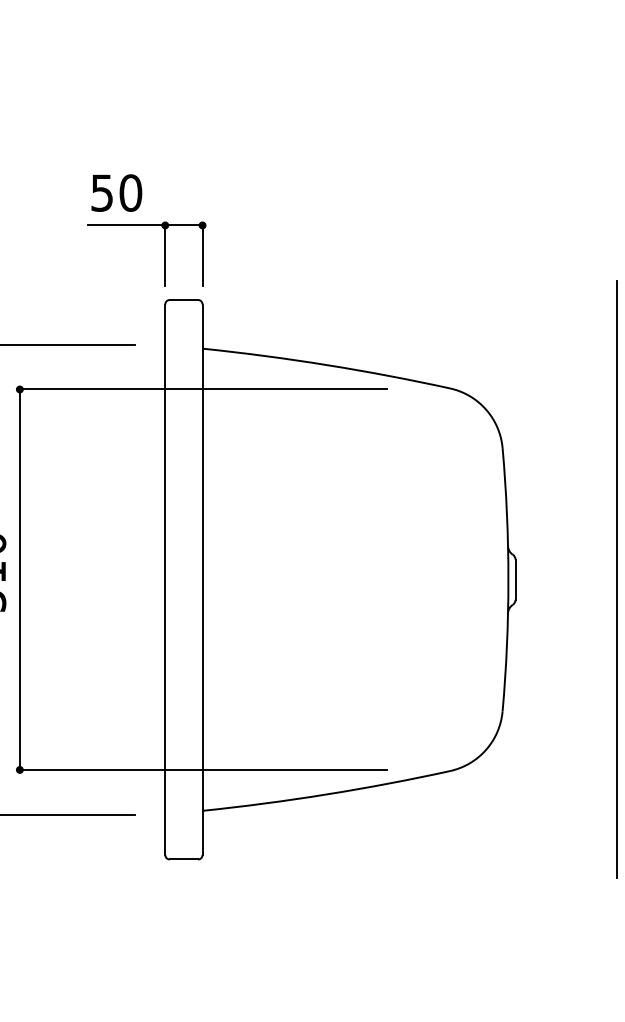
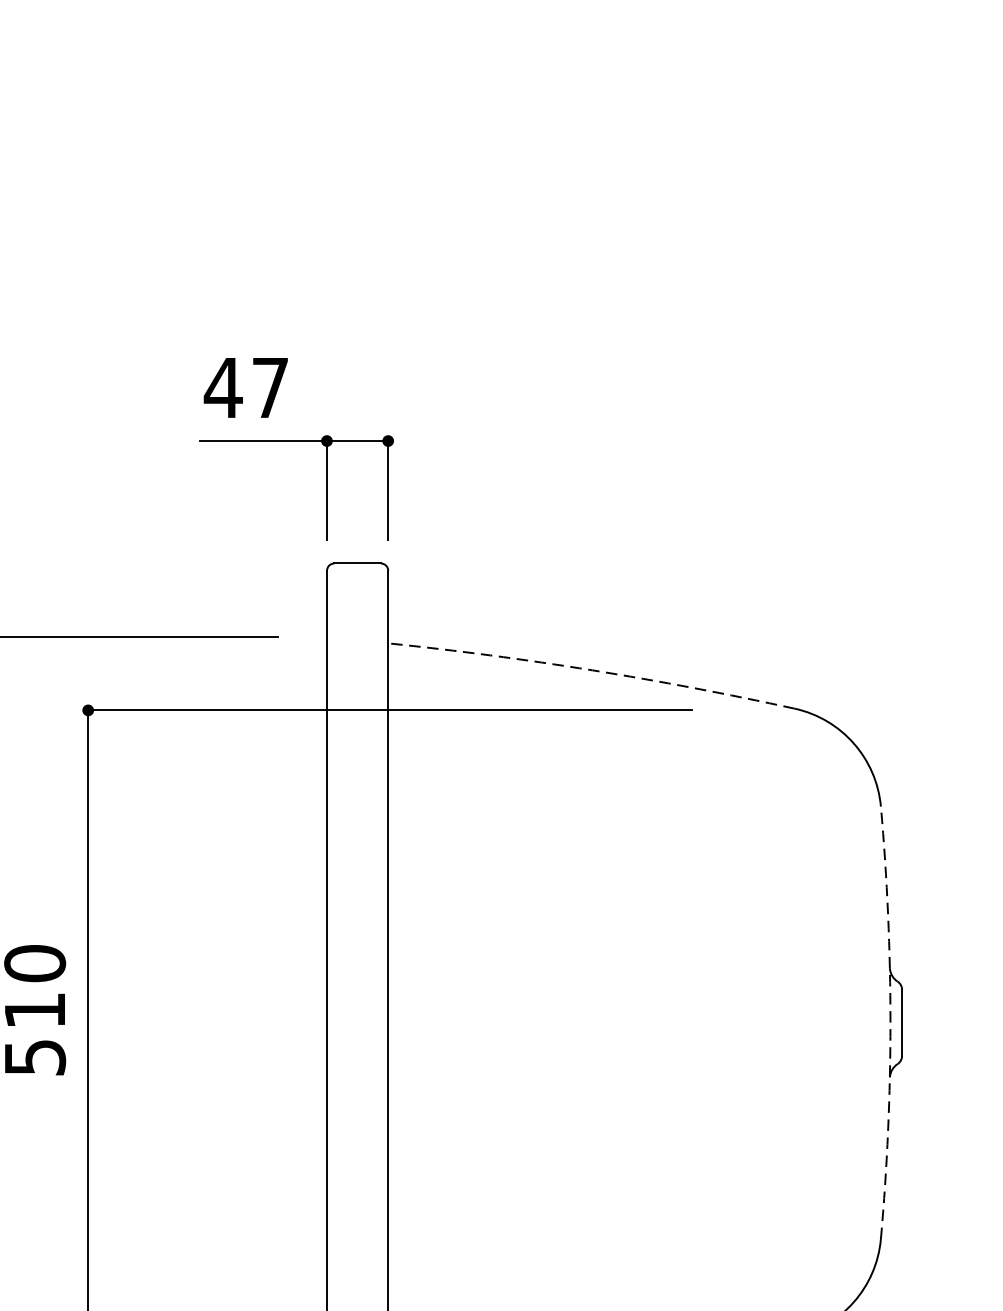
text: (116, 192) -> (246, 386), 50 -> 47
arc: (326, 365) -> (591, 671), solid -> dashed
arc: (508, 579) -> (890, 1022), solid -> dashed

